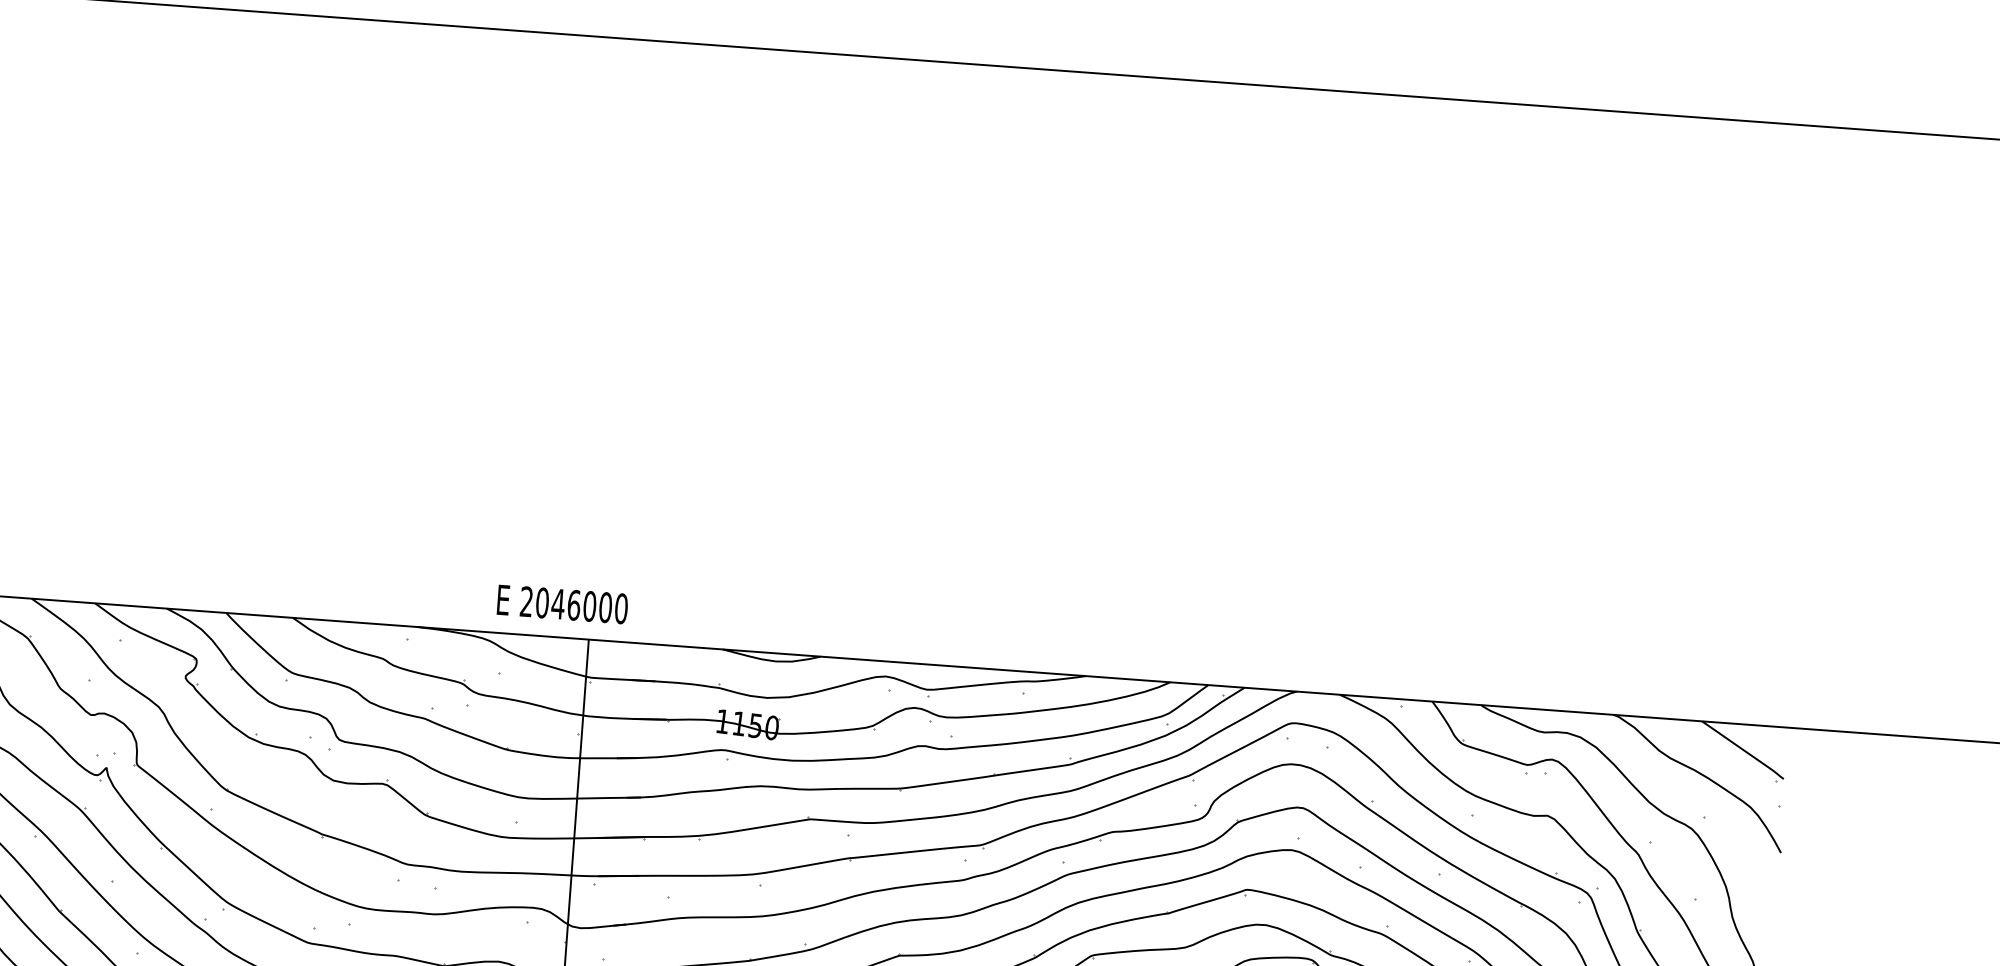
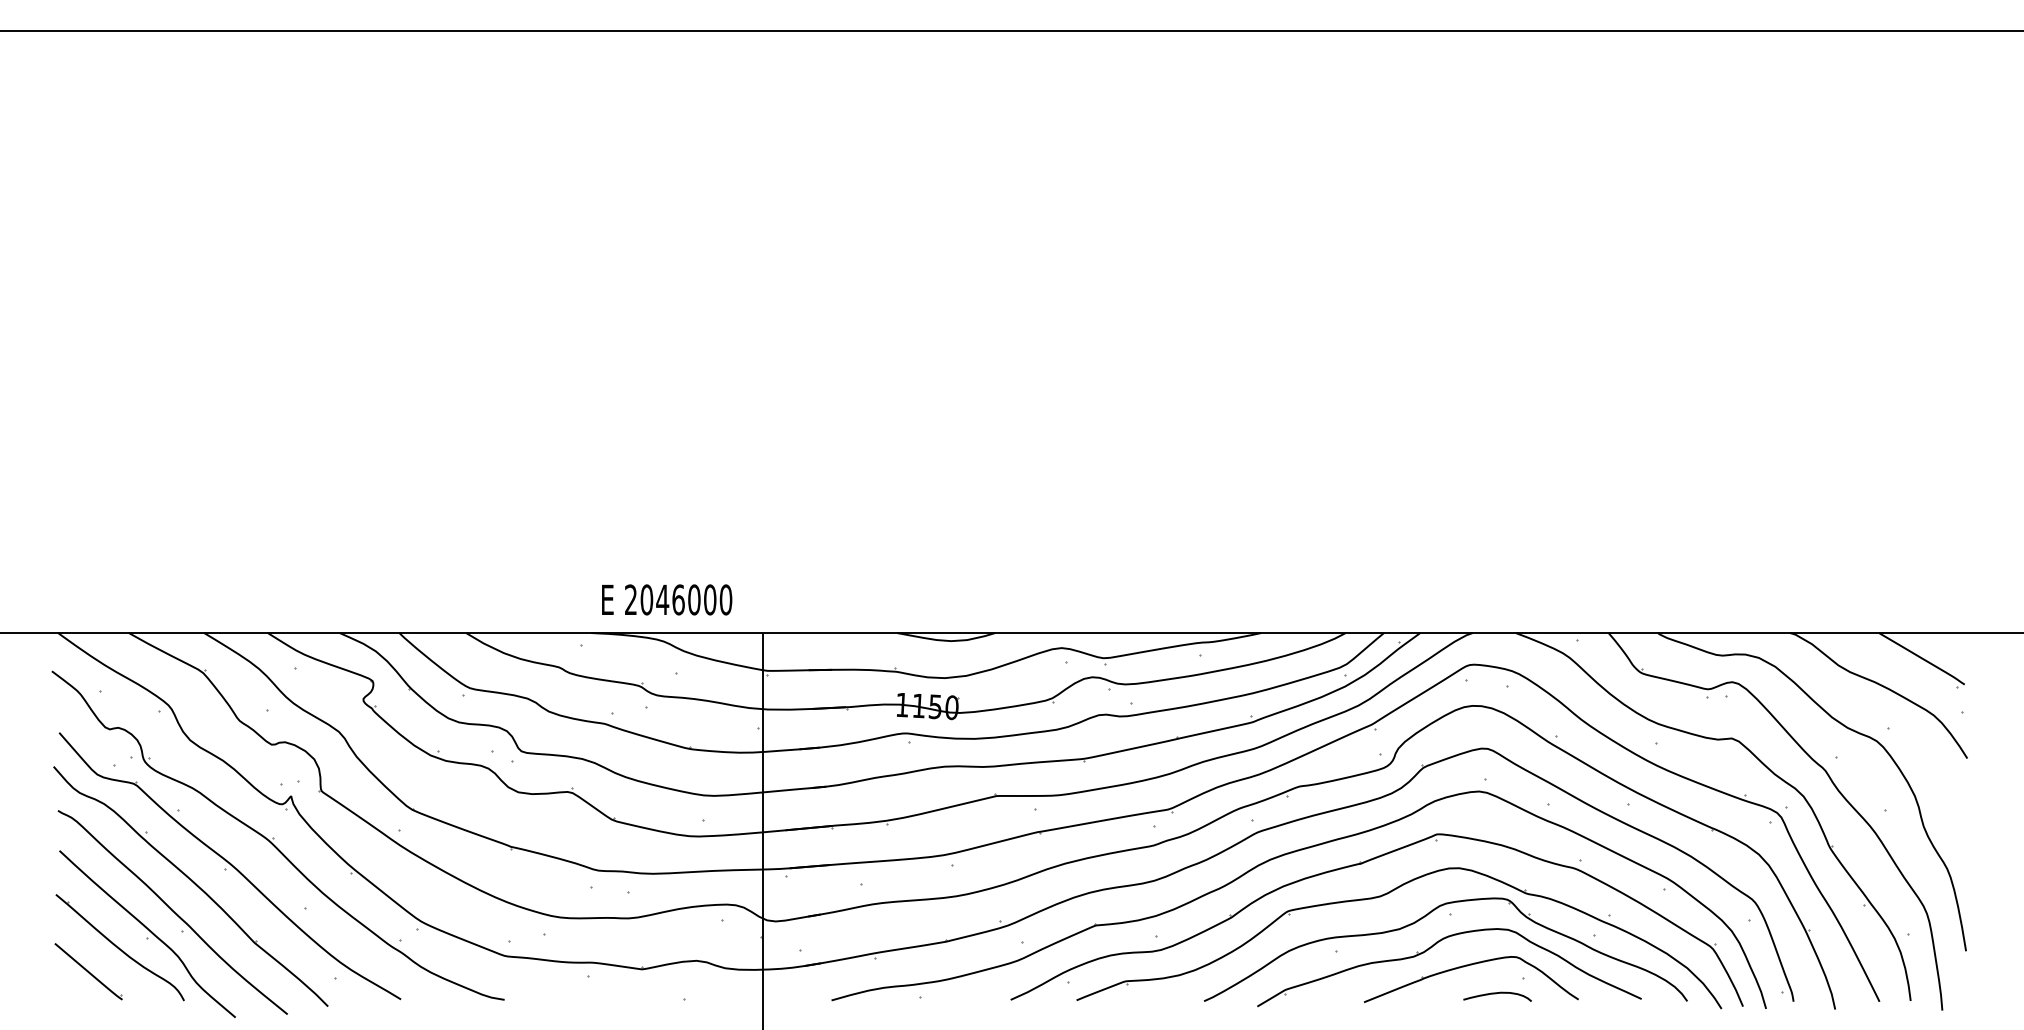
text: (563, 604) -> (667, 599), moved

